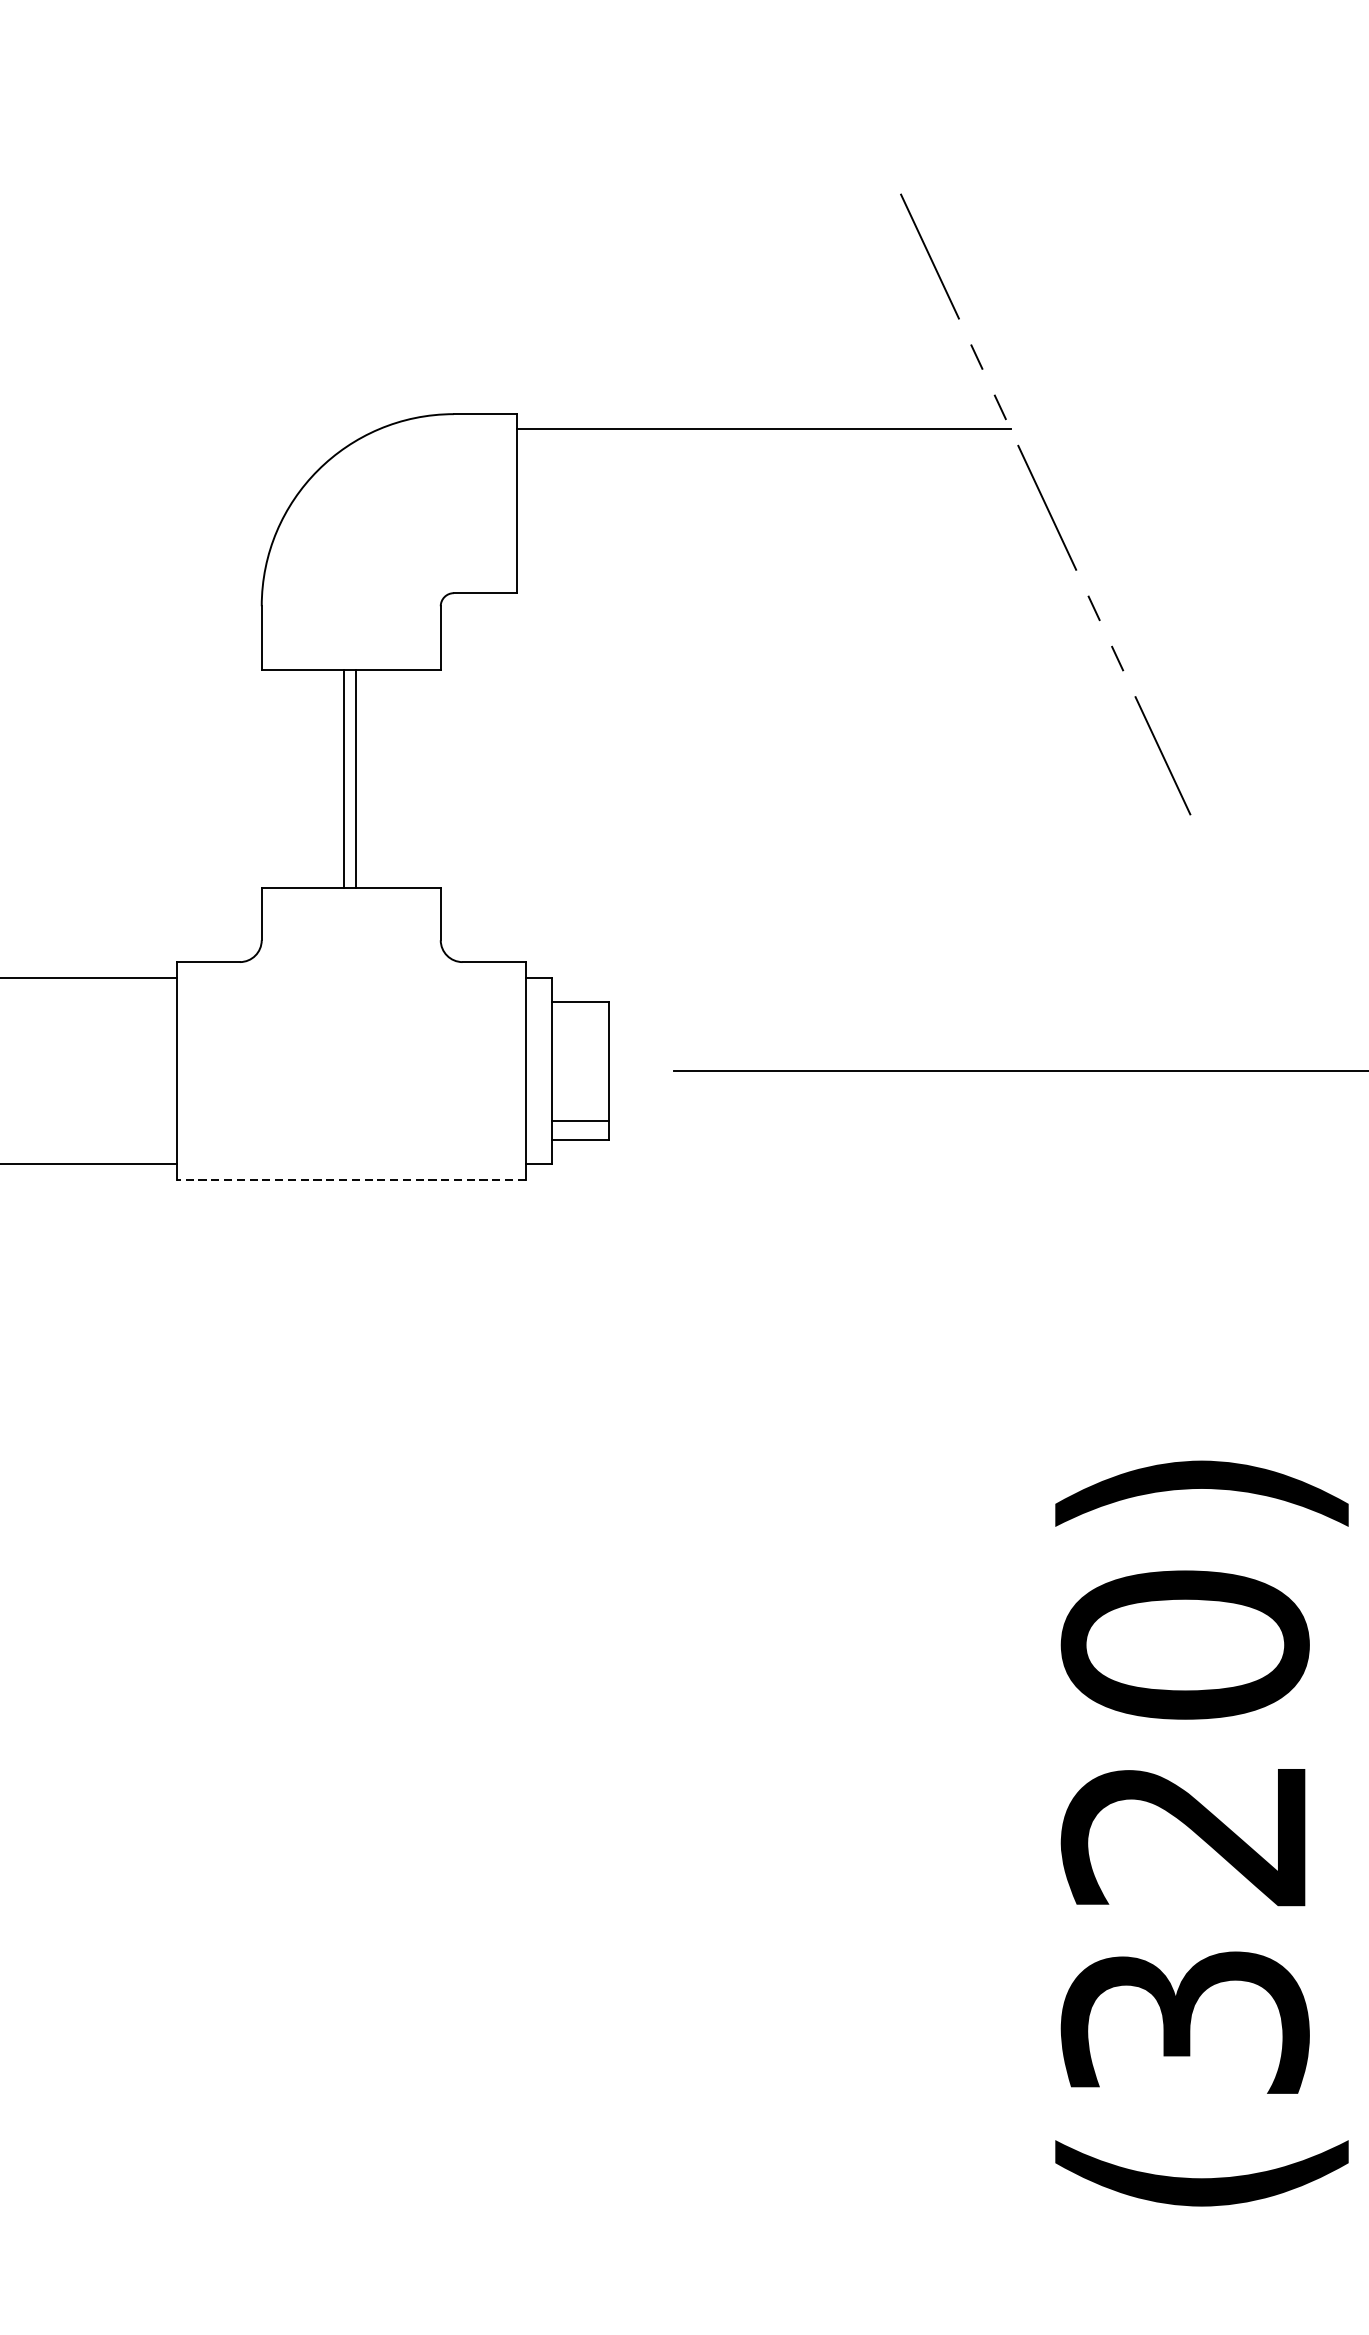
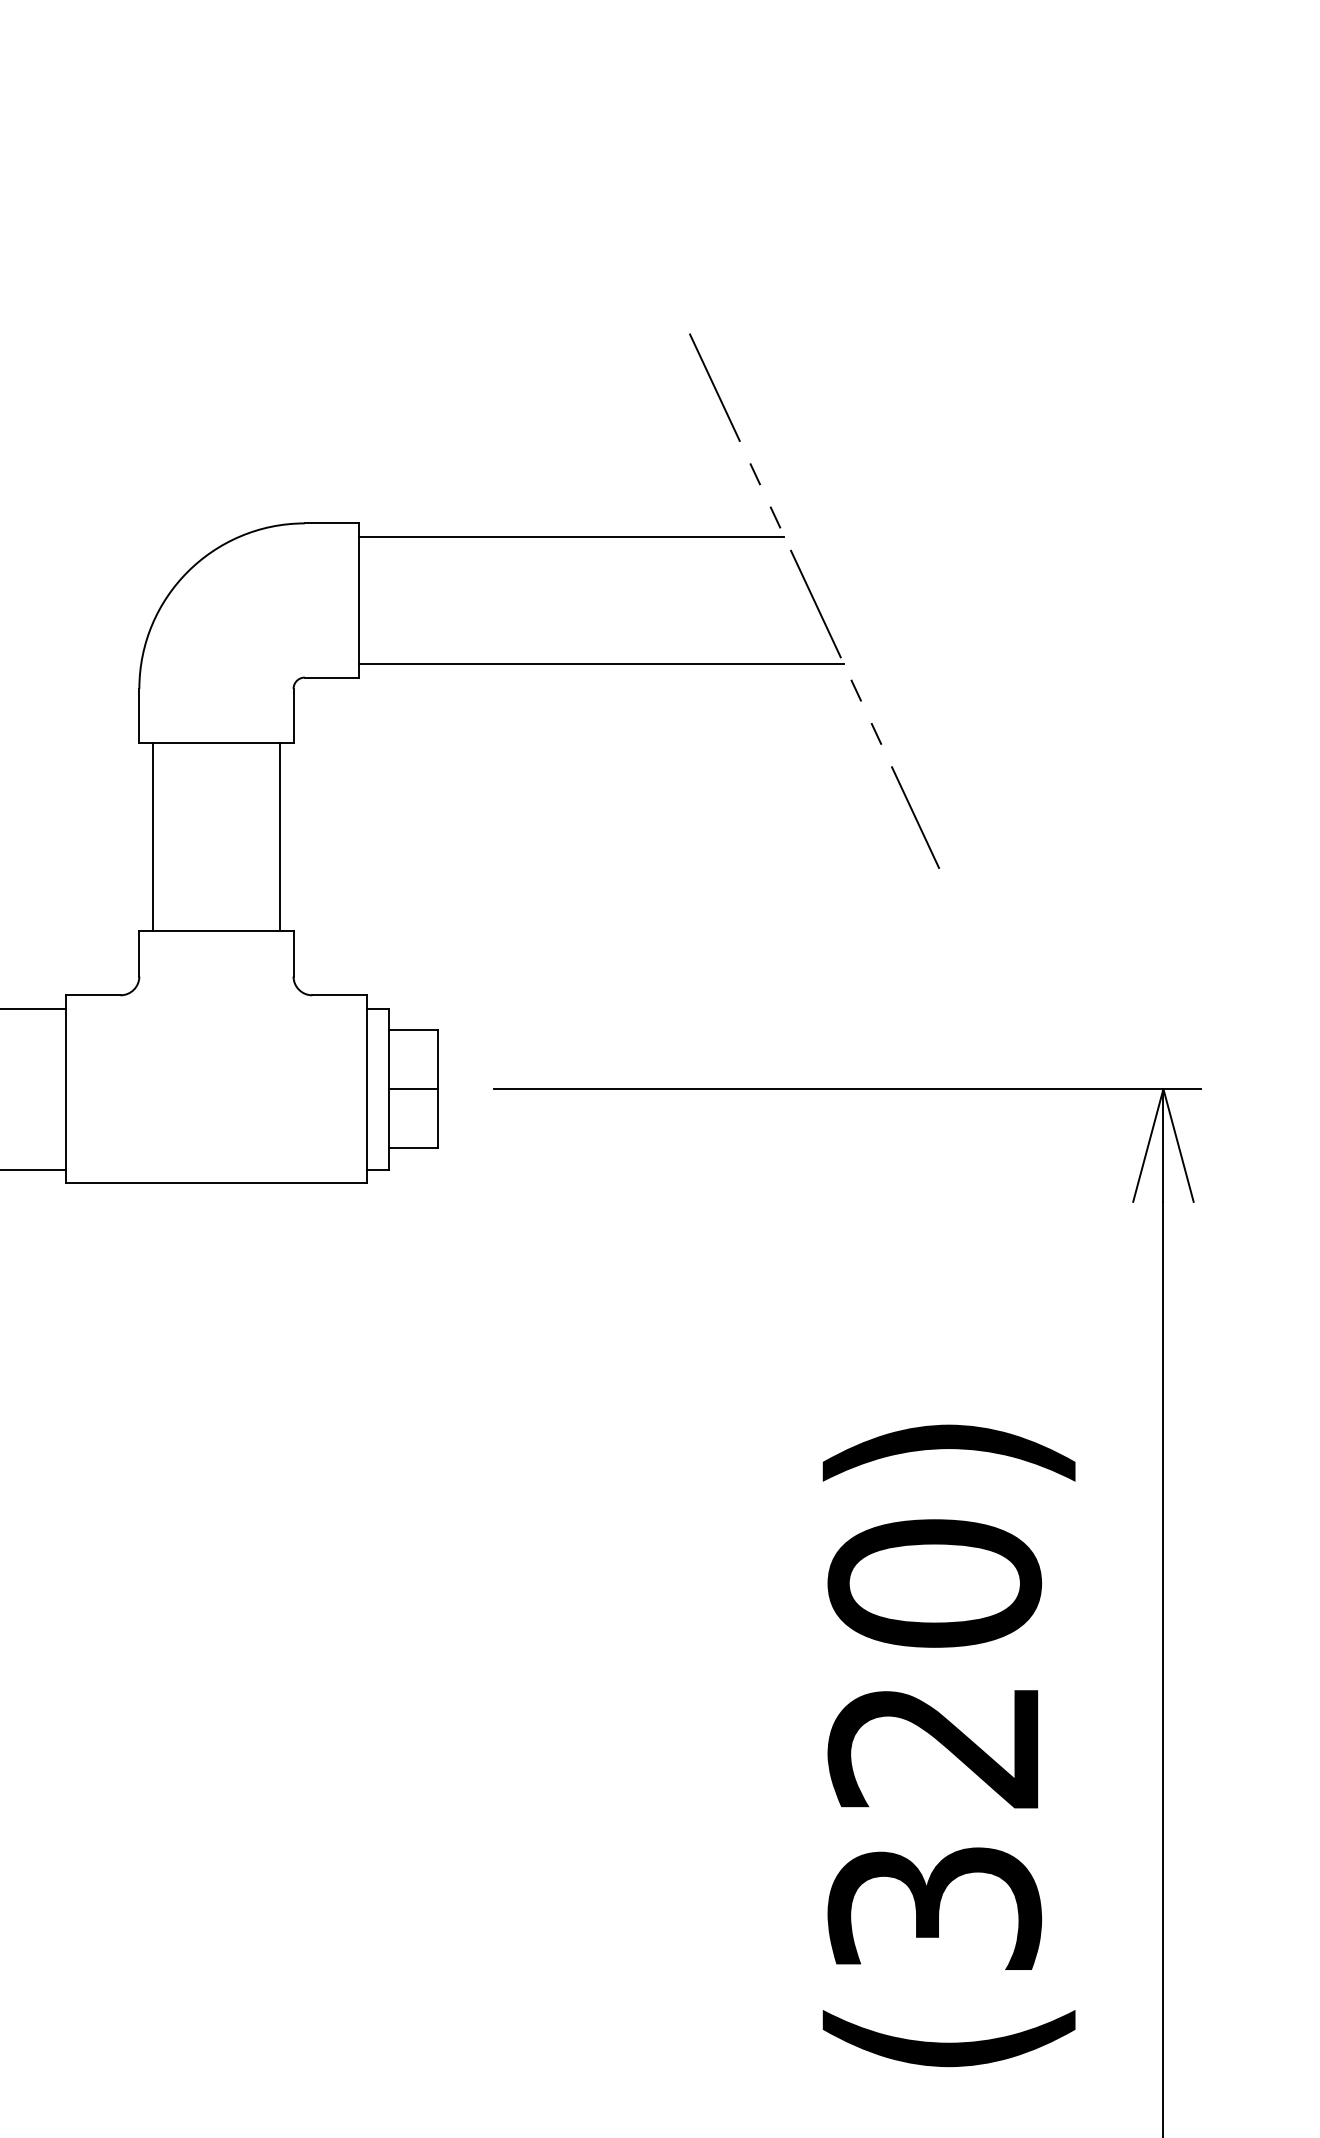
line: (798, 577) -> (601, 664), added
line: (344, 778) -> (280, 837), moved
line: (355, 778) -> (152, 837), moved
line: (580, 1121) -> (413, 1089), moved
line: (350, 1180) -> (215, 1183), dashed -> solid

